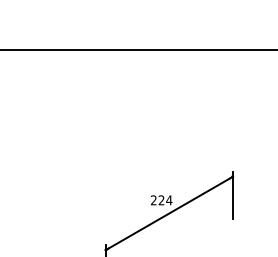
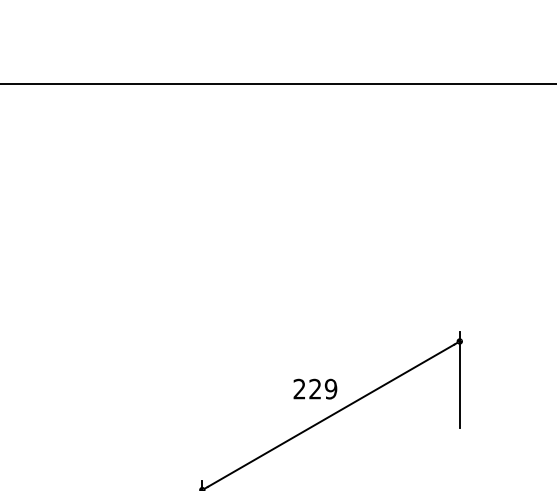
text: (169, 200) -> (331, 389), 224 -> 229

